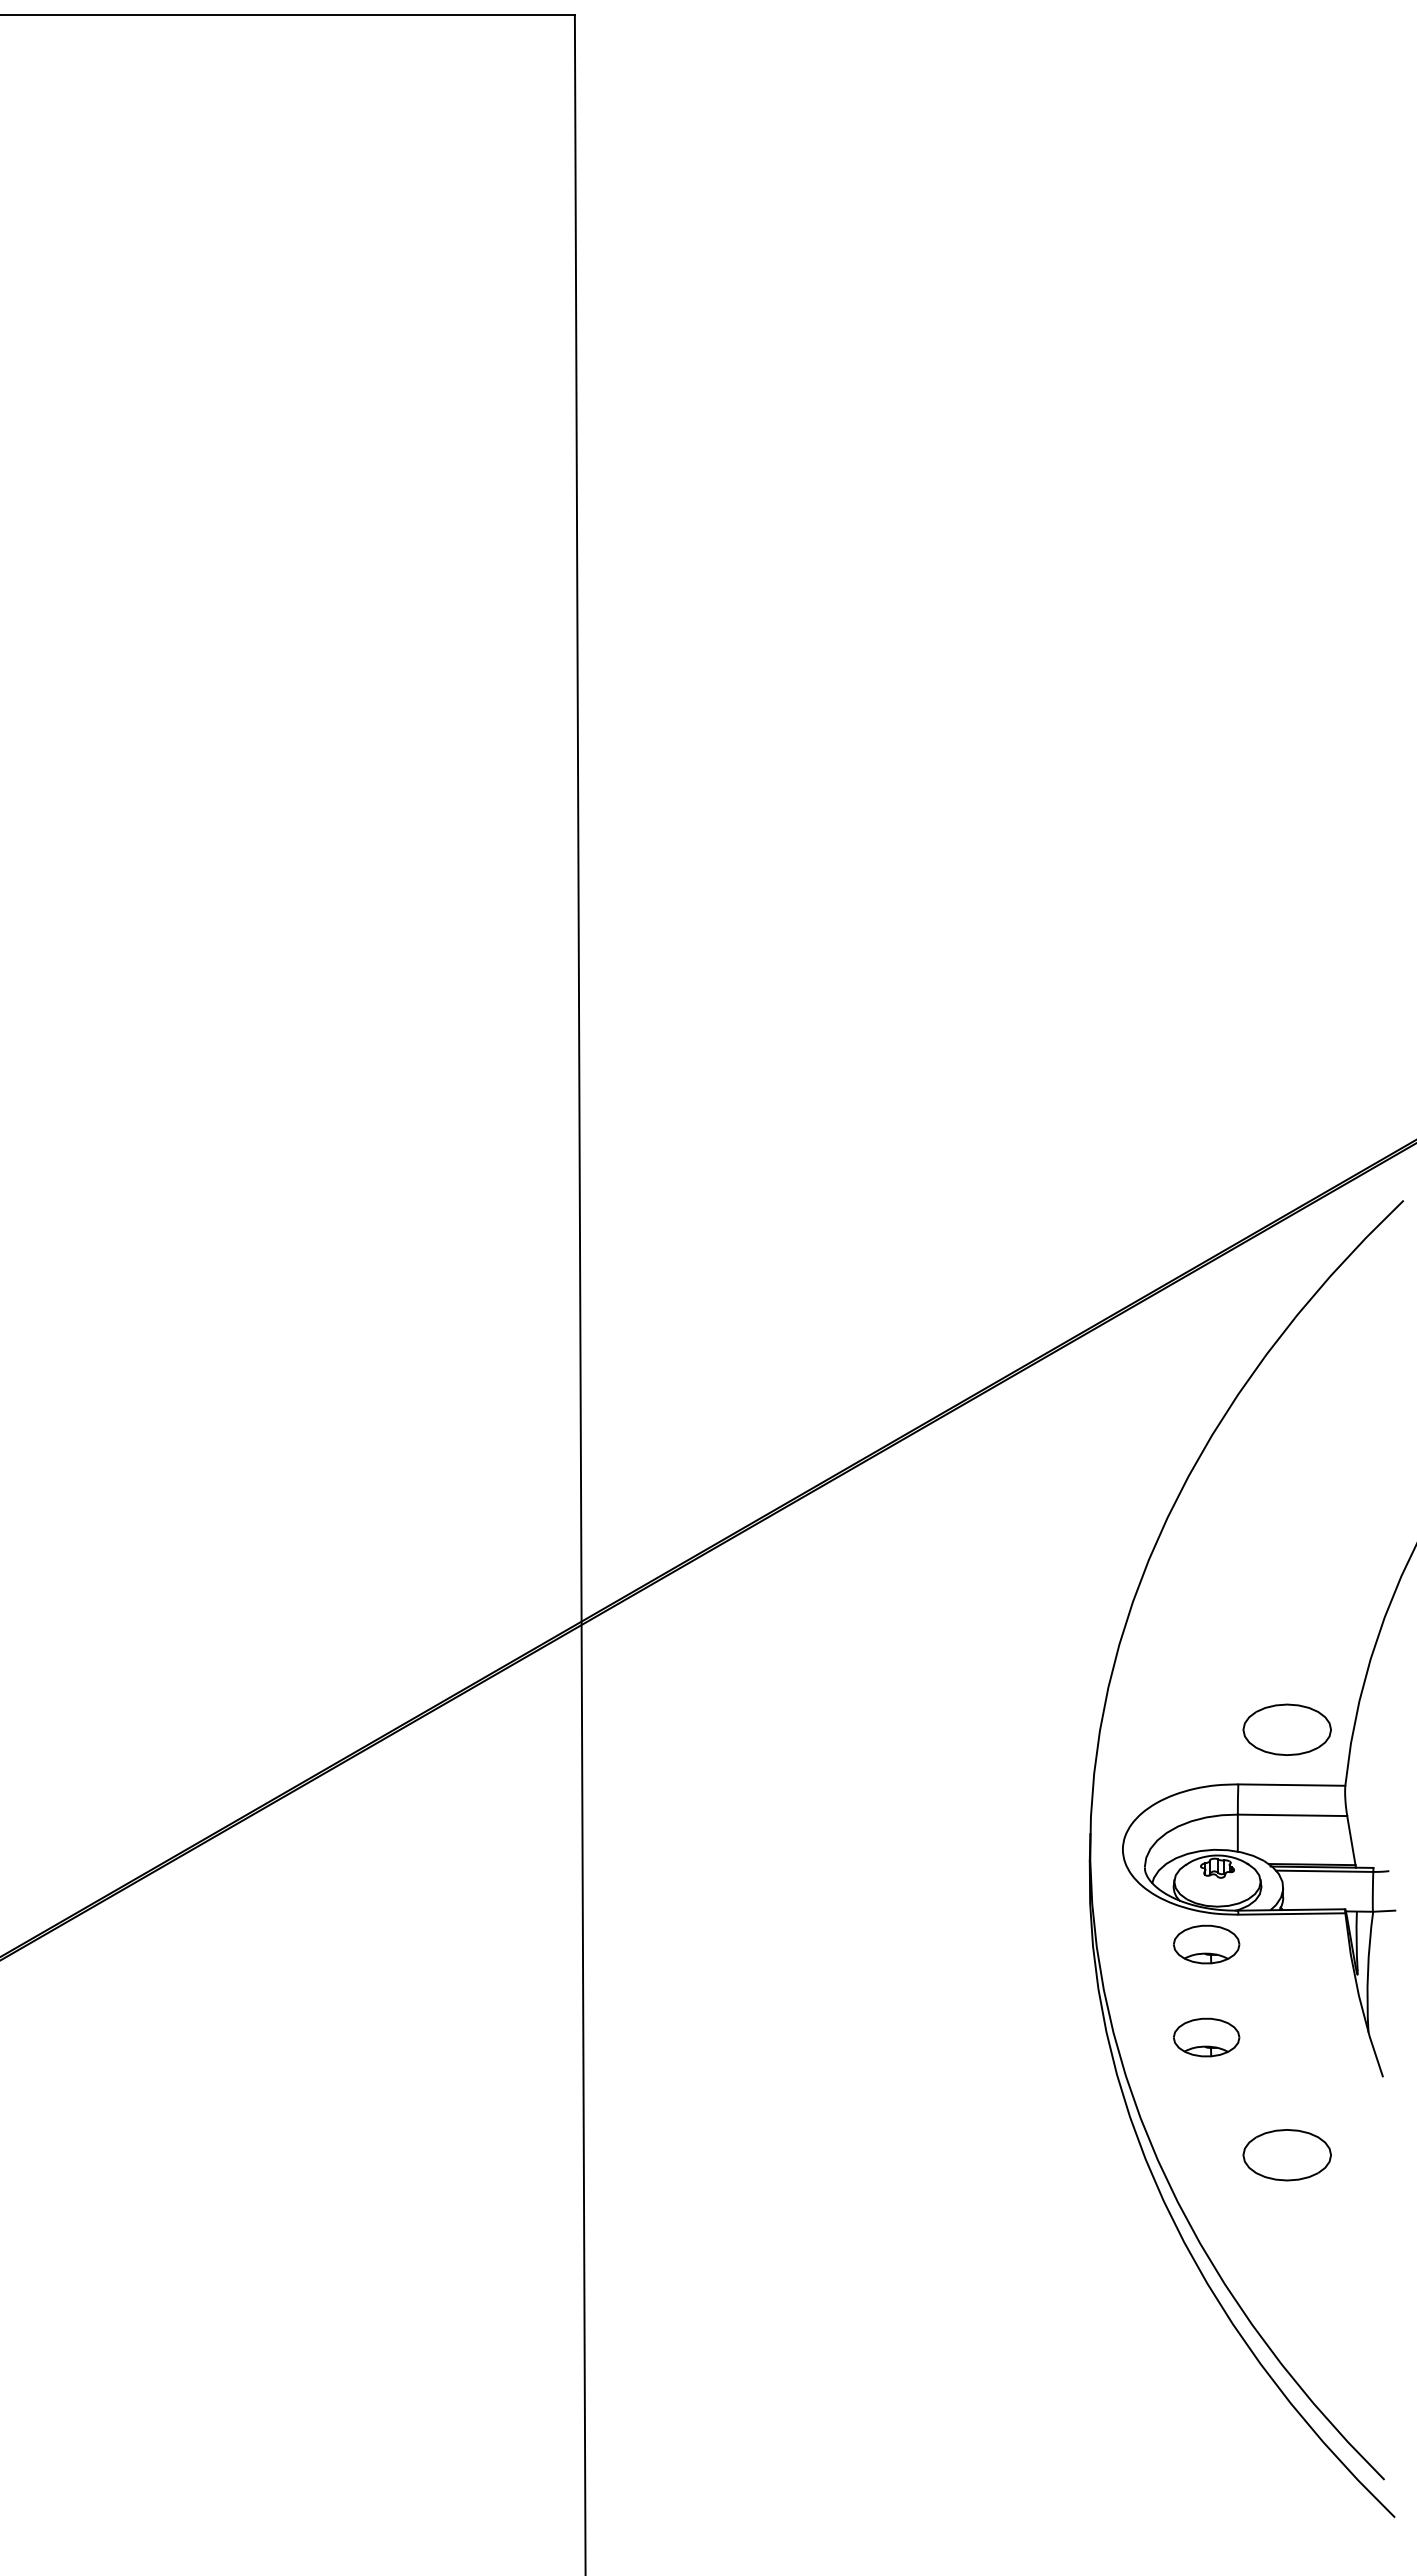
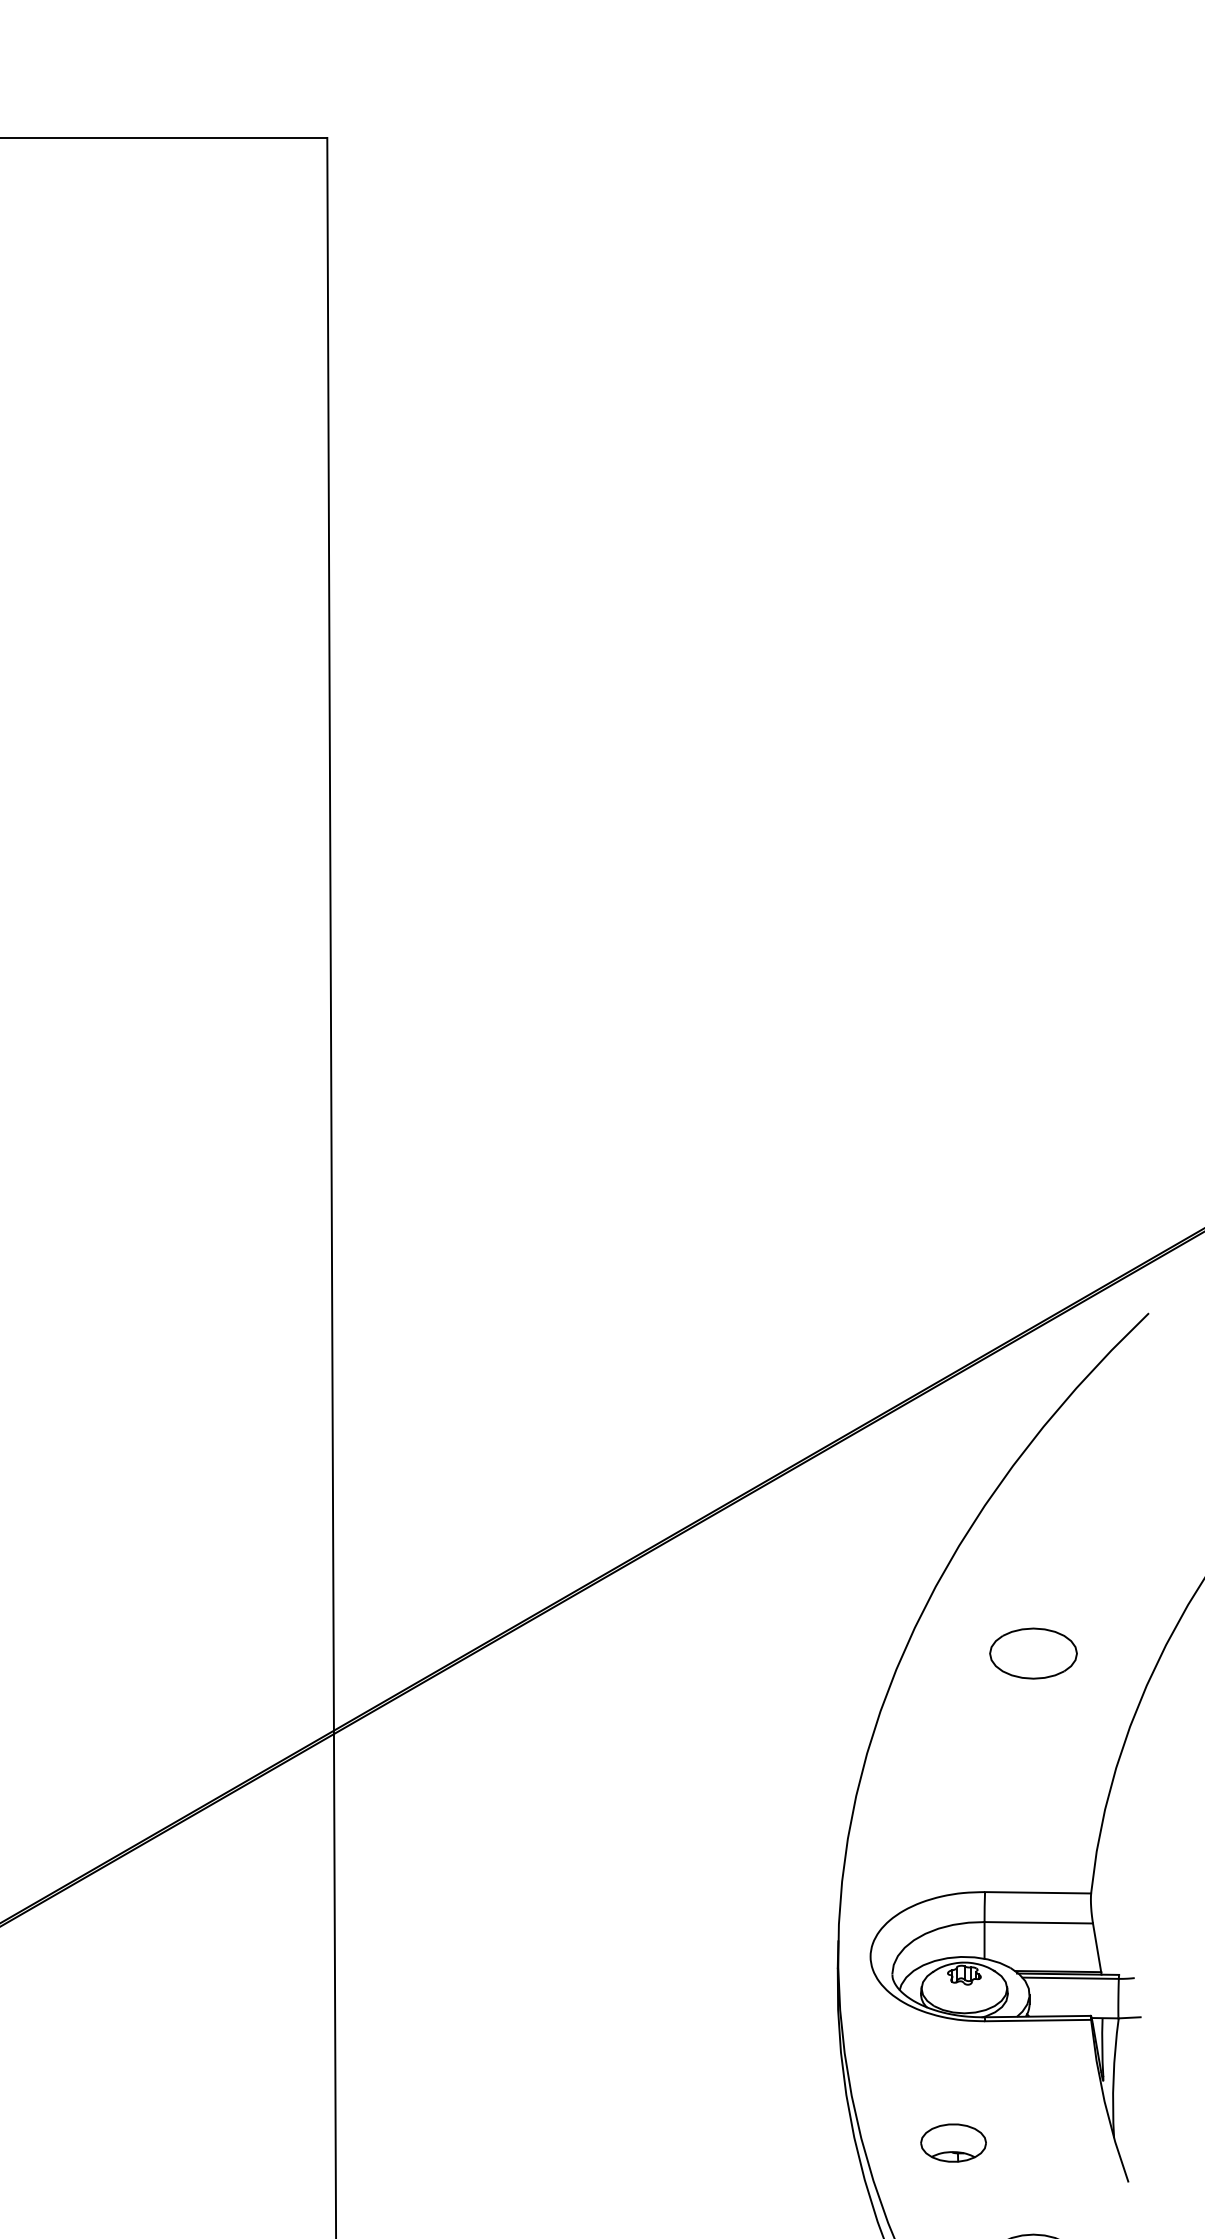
part: (1286, 1729) -> (1032, 1653), moved
part: (1206, 1944) -> (953, 2050), removed

